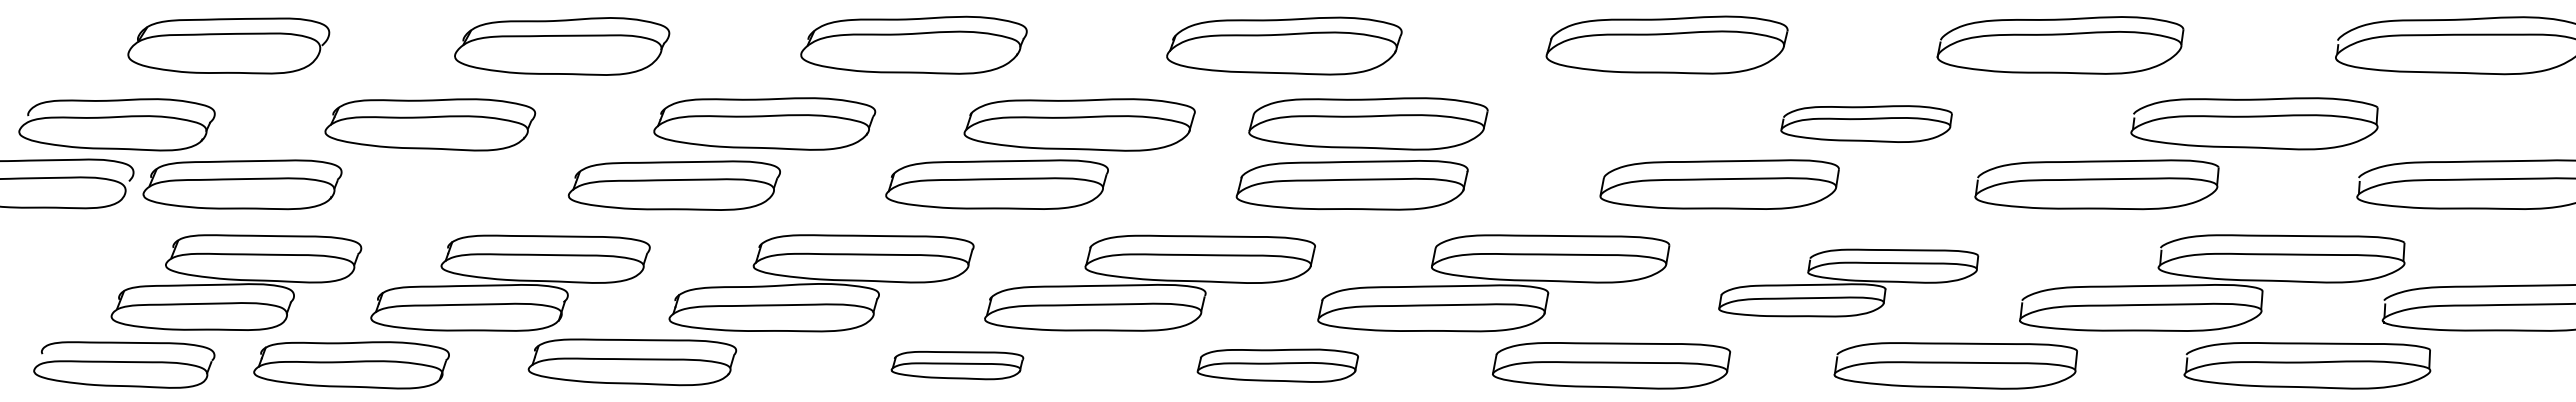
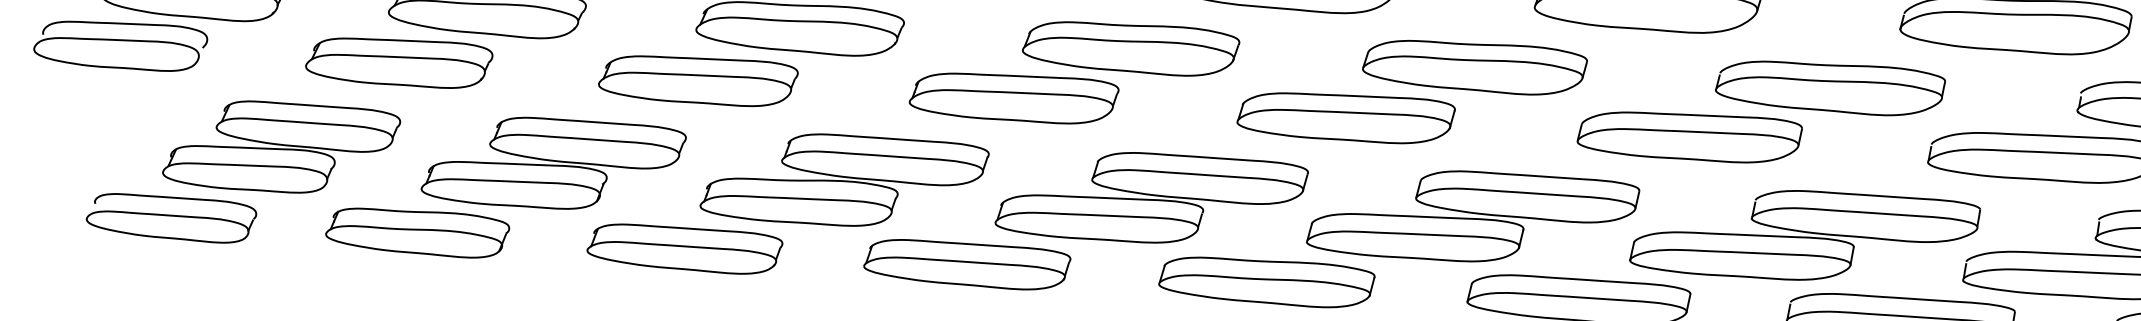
part: (1368, 123) -> (1474, 67), moved
part: (1866, 123) -> (1830, 87), size x1.43
part: (1079, 124) -> (1130, 48), moved
part: (242, 184) -> (399, 62), moved
part: (673, 185) -> (697, 80), moved
part: (236, 282) -> (281, 147), moved
part: (1848, 282) -> (1804, 235), size x1.43
part: (632, 362) -> (684, 249), moved
part: (124, 364) -> (171, 217), moved
part: (351, 365) -> (417, 233), moved
part: (957, 365) -> (967, 264), size x1.67
part: (1277, 365) -> (1266, 282), size x1.43

